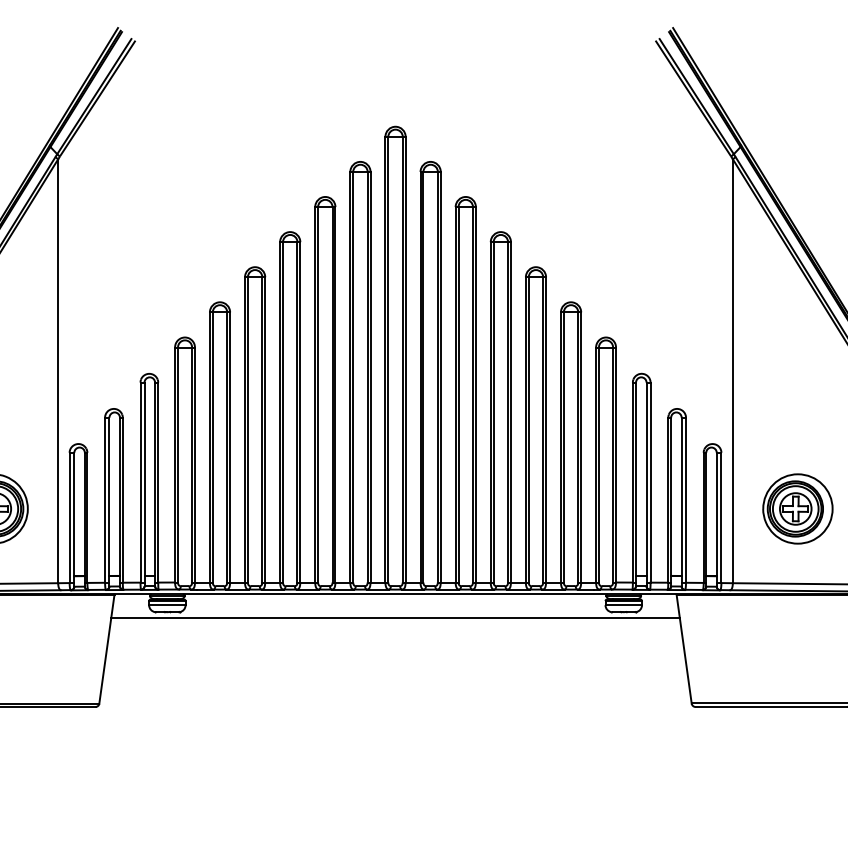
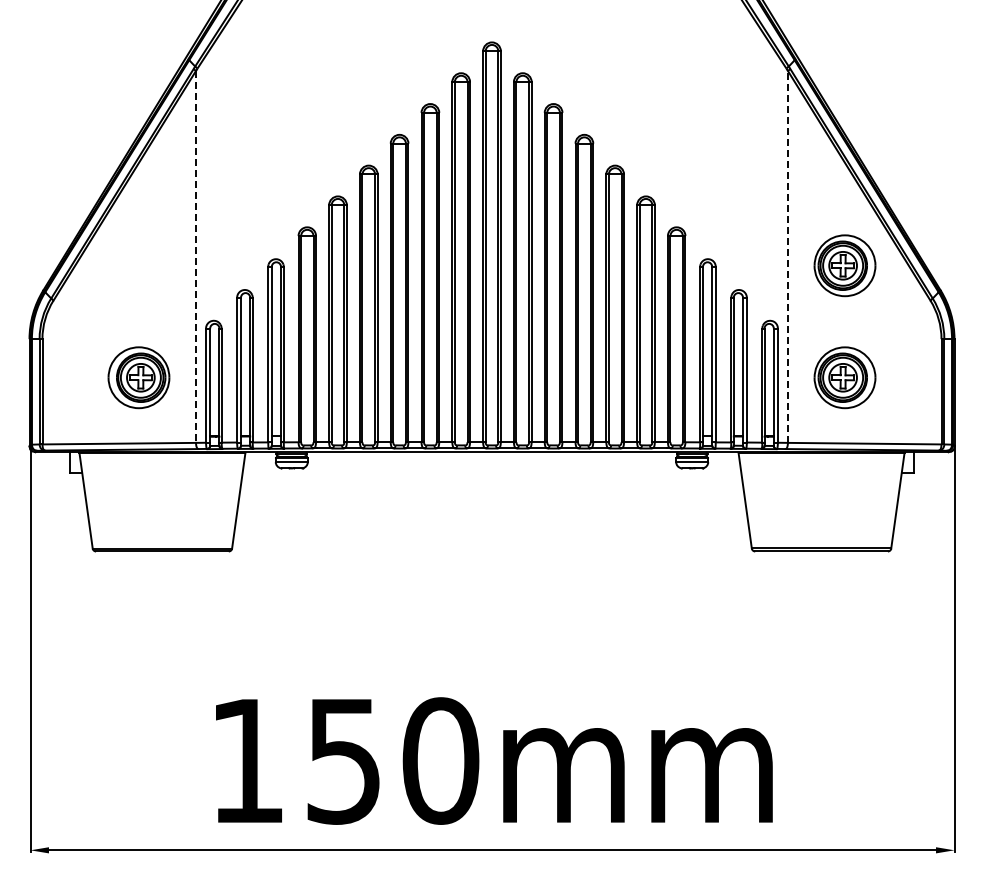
line: (58, 370) -> (196, 256), solid -> dashed
line: (732, 370) -> (787, 256), solid -> dashed
part: (797, 381) -> (844, 265), added
line: (394, 618) -> (491, 473), removed

